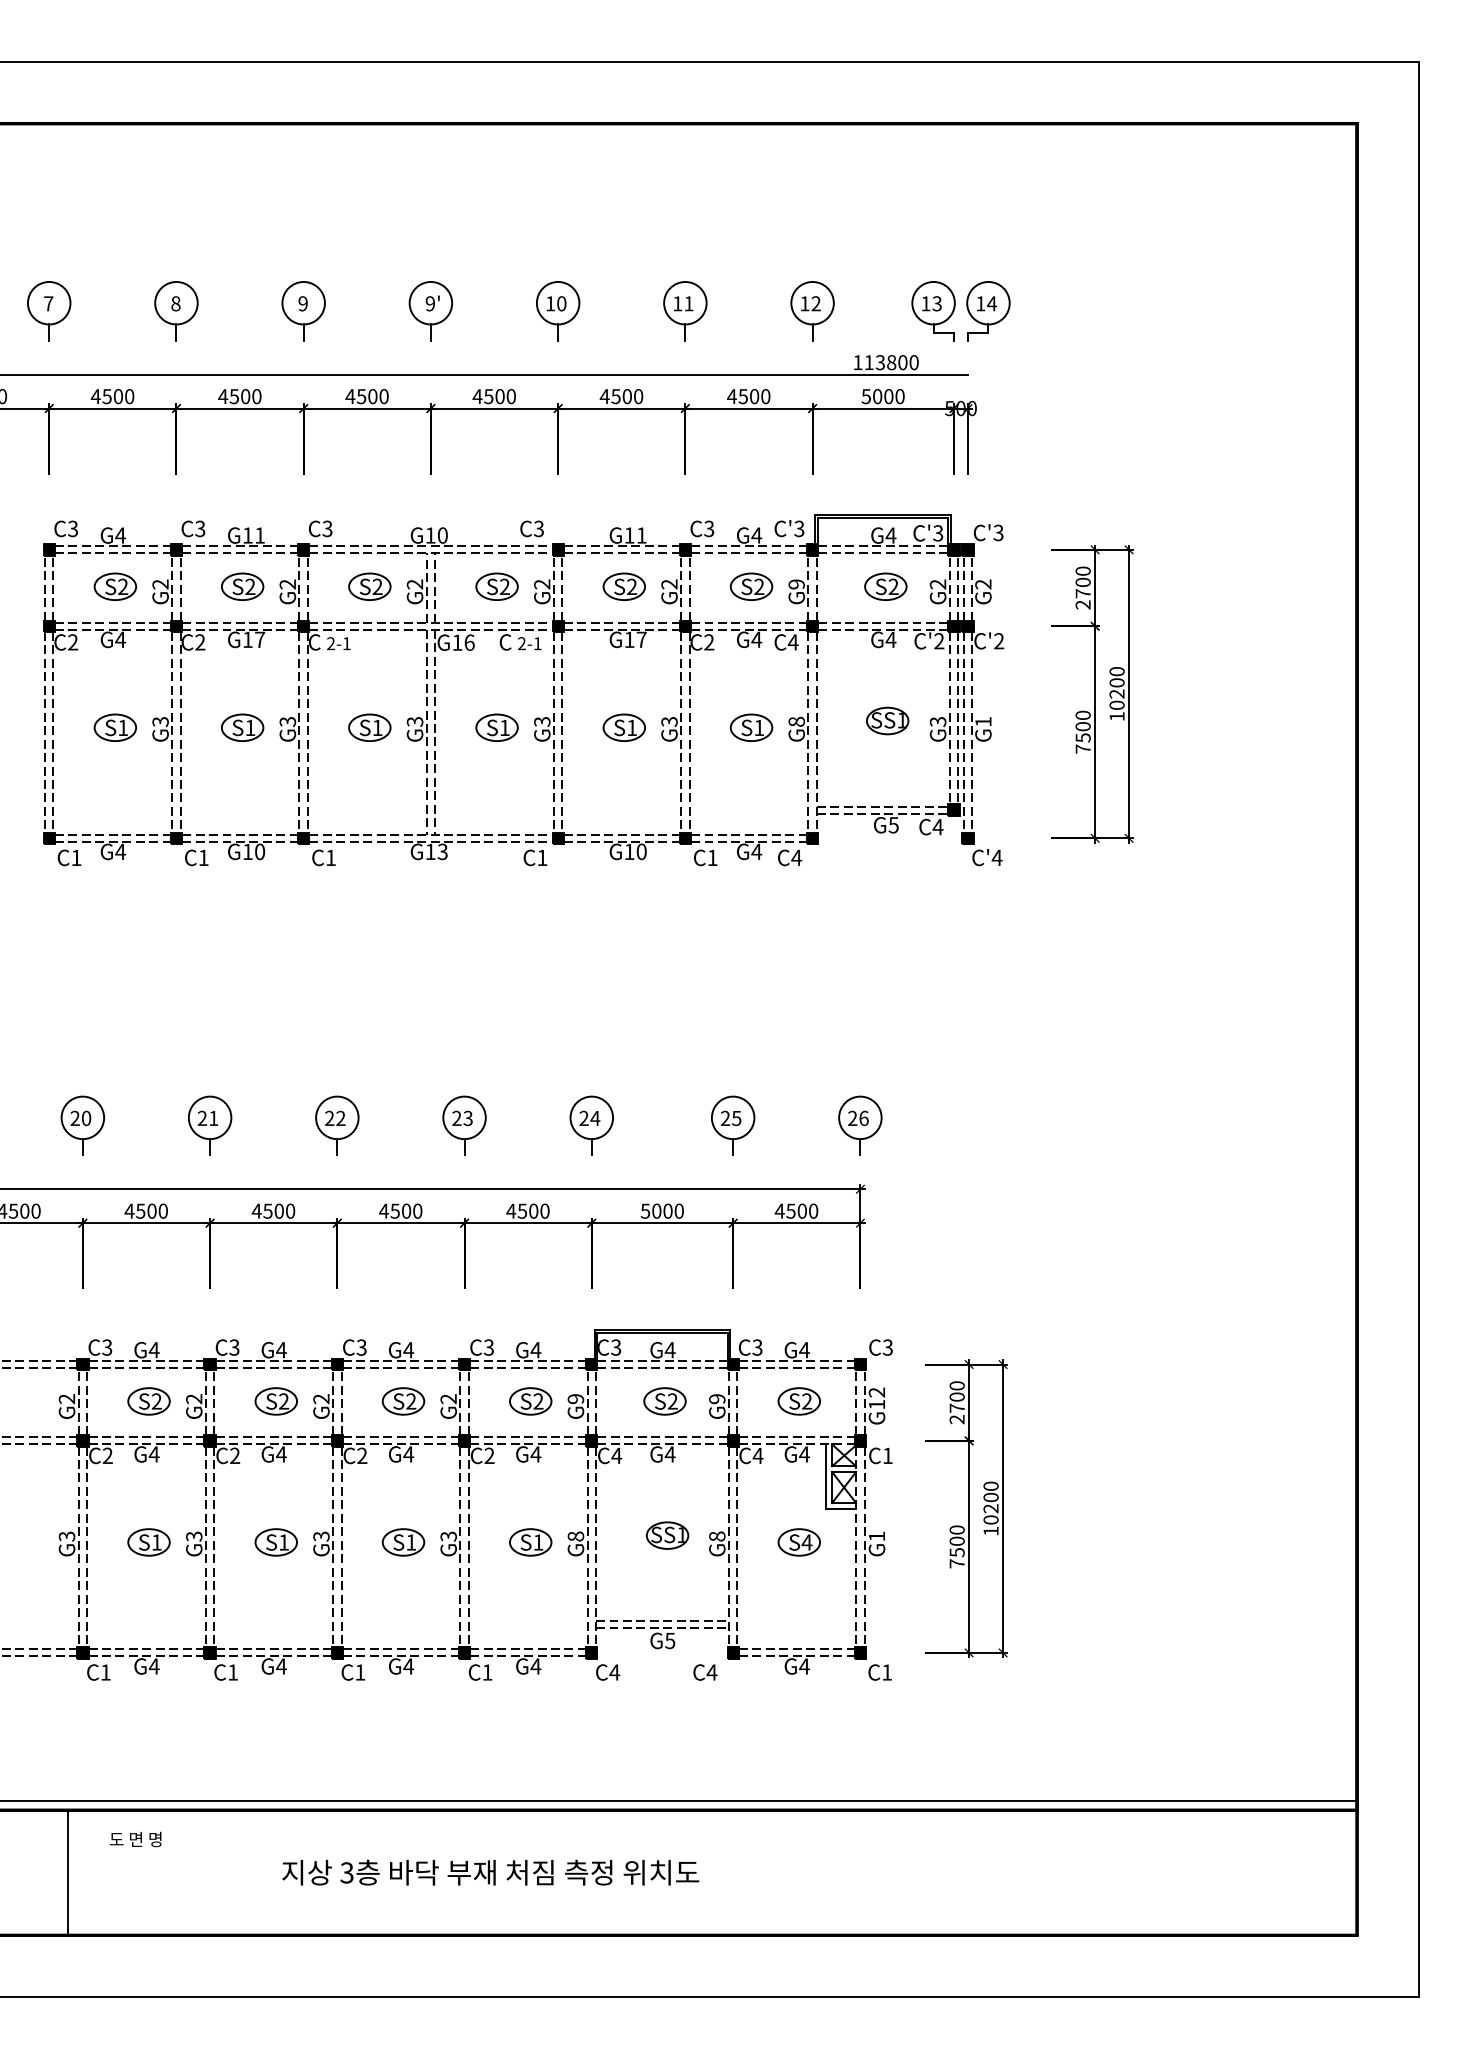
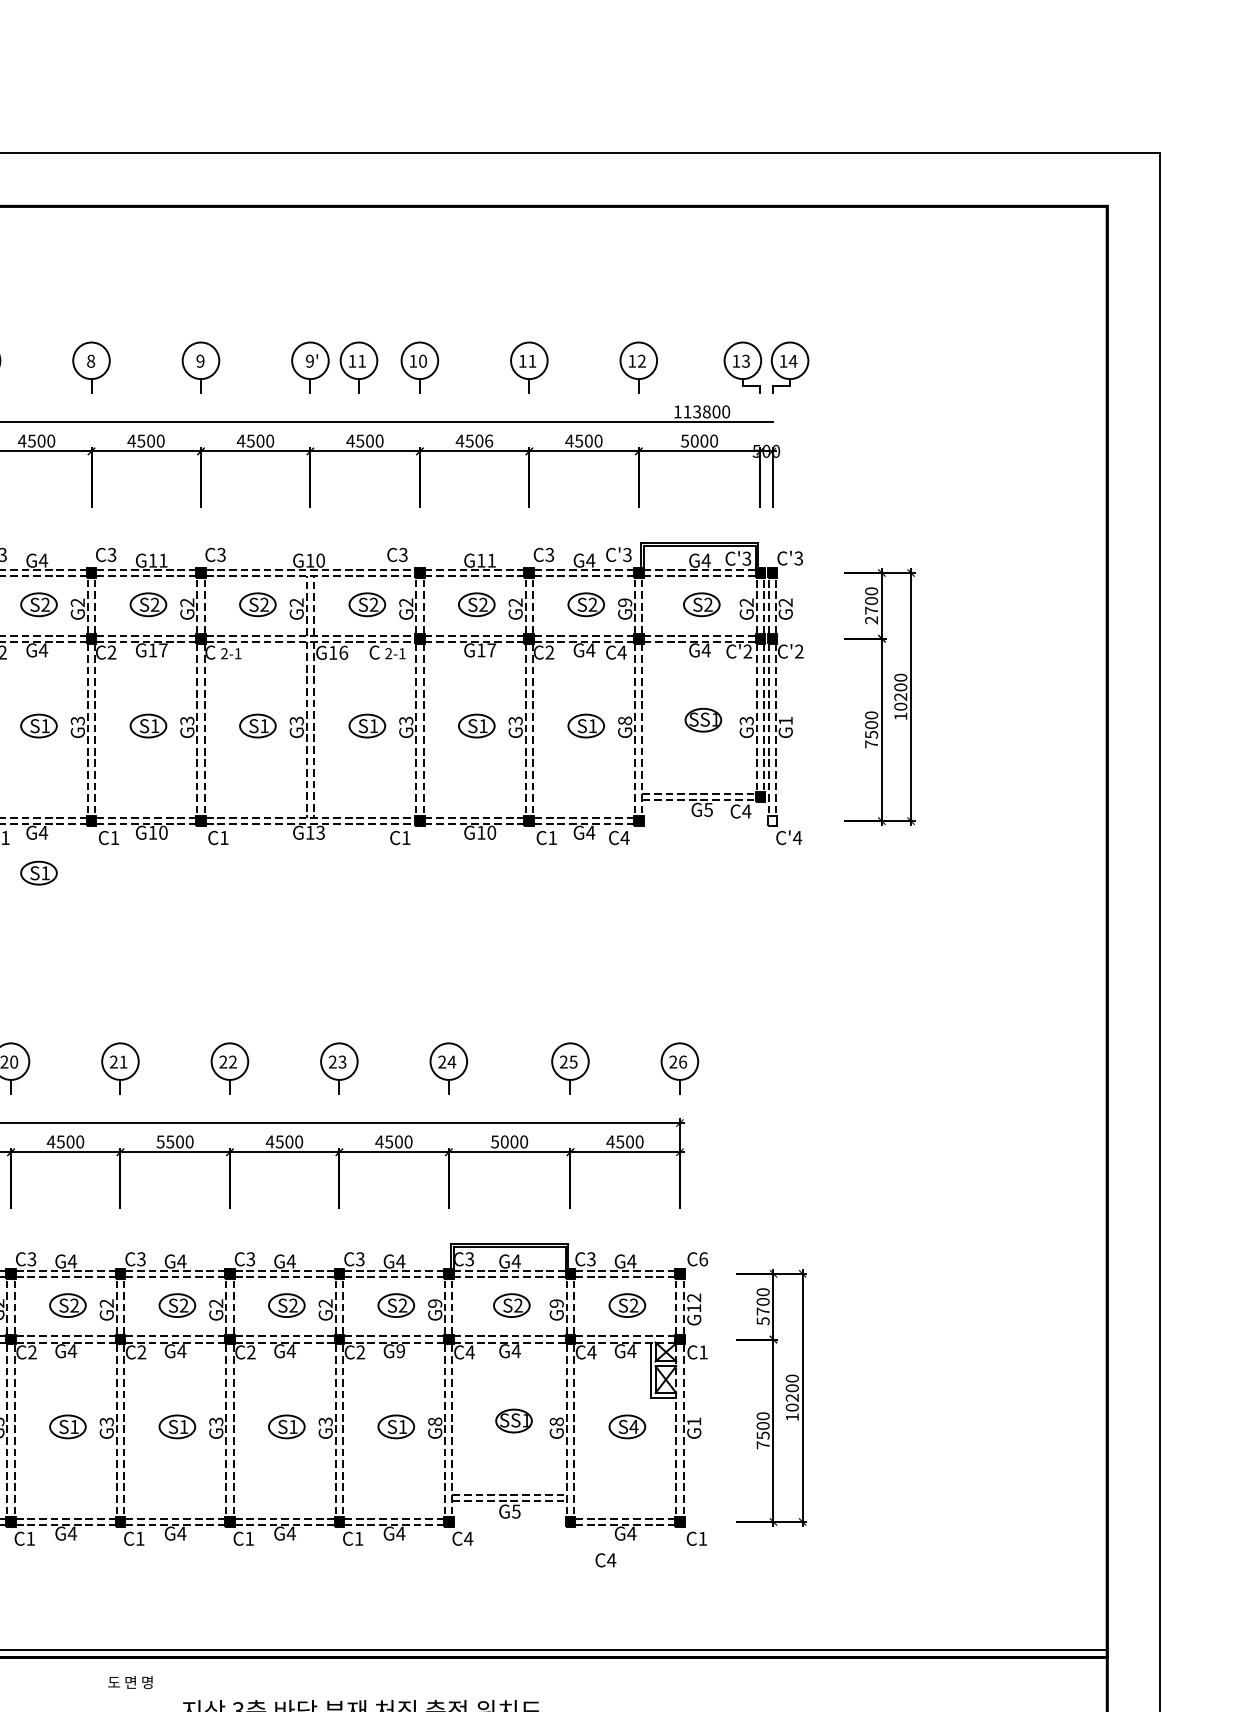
part: (487, 311) -> (359, 367), added
text: (638, 396) -> (489, 441), 4500 -> 4506
fill: (967, 837) -> (772, 820), removed
part: (114, 898) -> (38, 872), added
text: (256, 1210) -> (160, 1141), 4500 -> 5500
text: (887, 1347) -> (703, 1259), C3 -> C6
text: (956, 1419) -> (762, 1321), 2700 -> 5700
text: (535, 1454) -> (400, 1351), G4 -> G9
text: (705, 1672) -> (606, 1560), moved
text: (135, 1839) -> (130, 1682), moved

